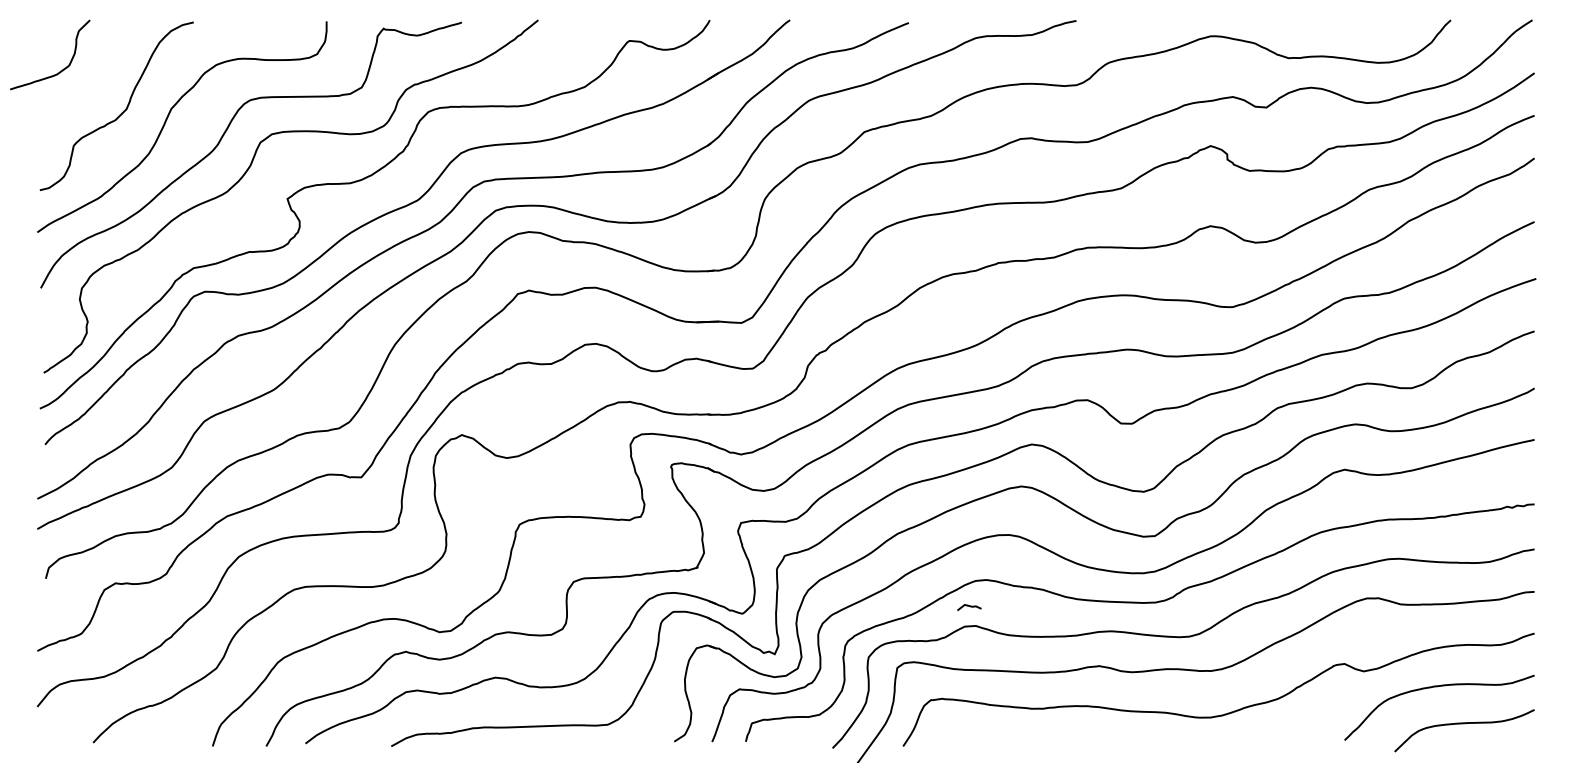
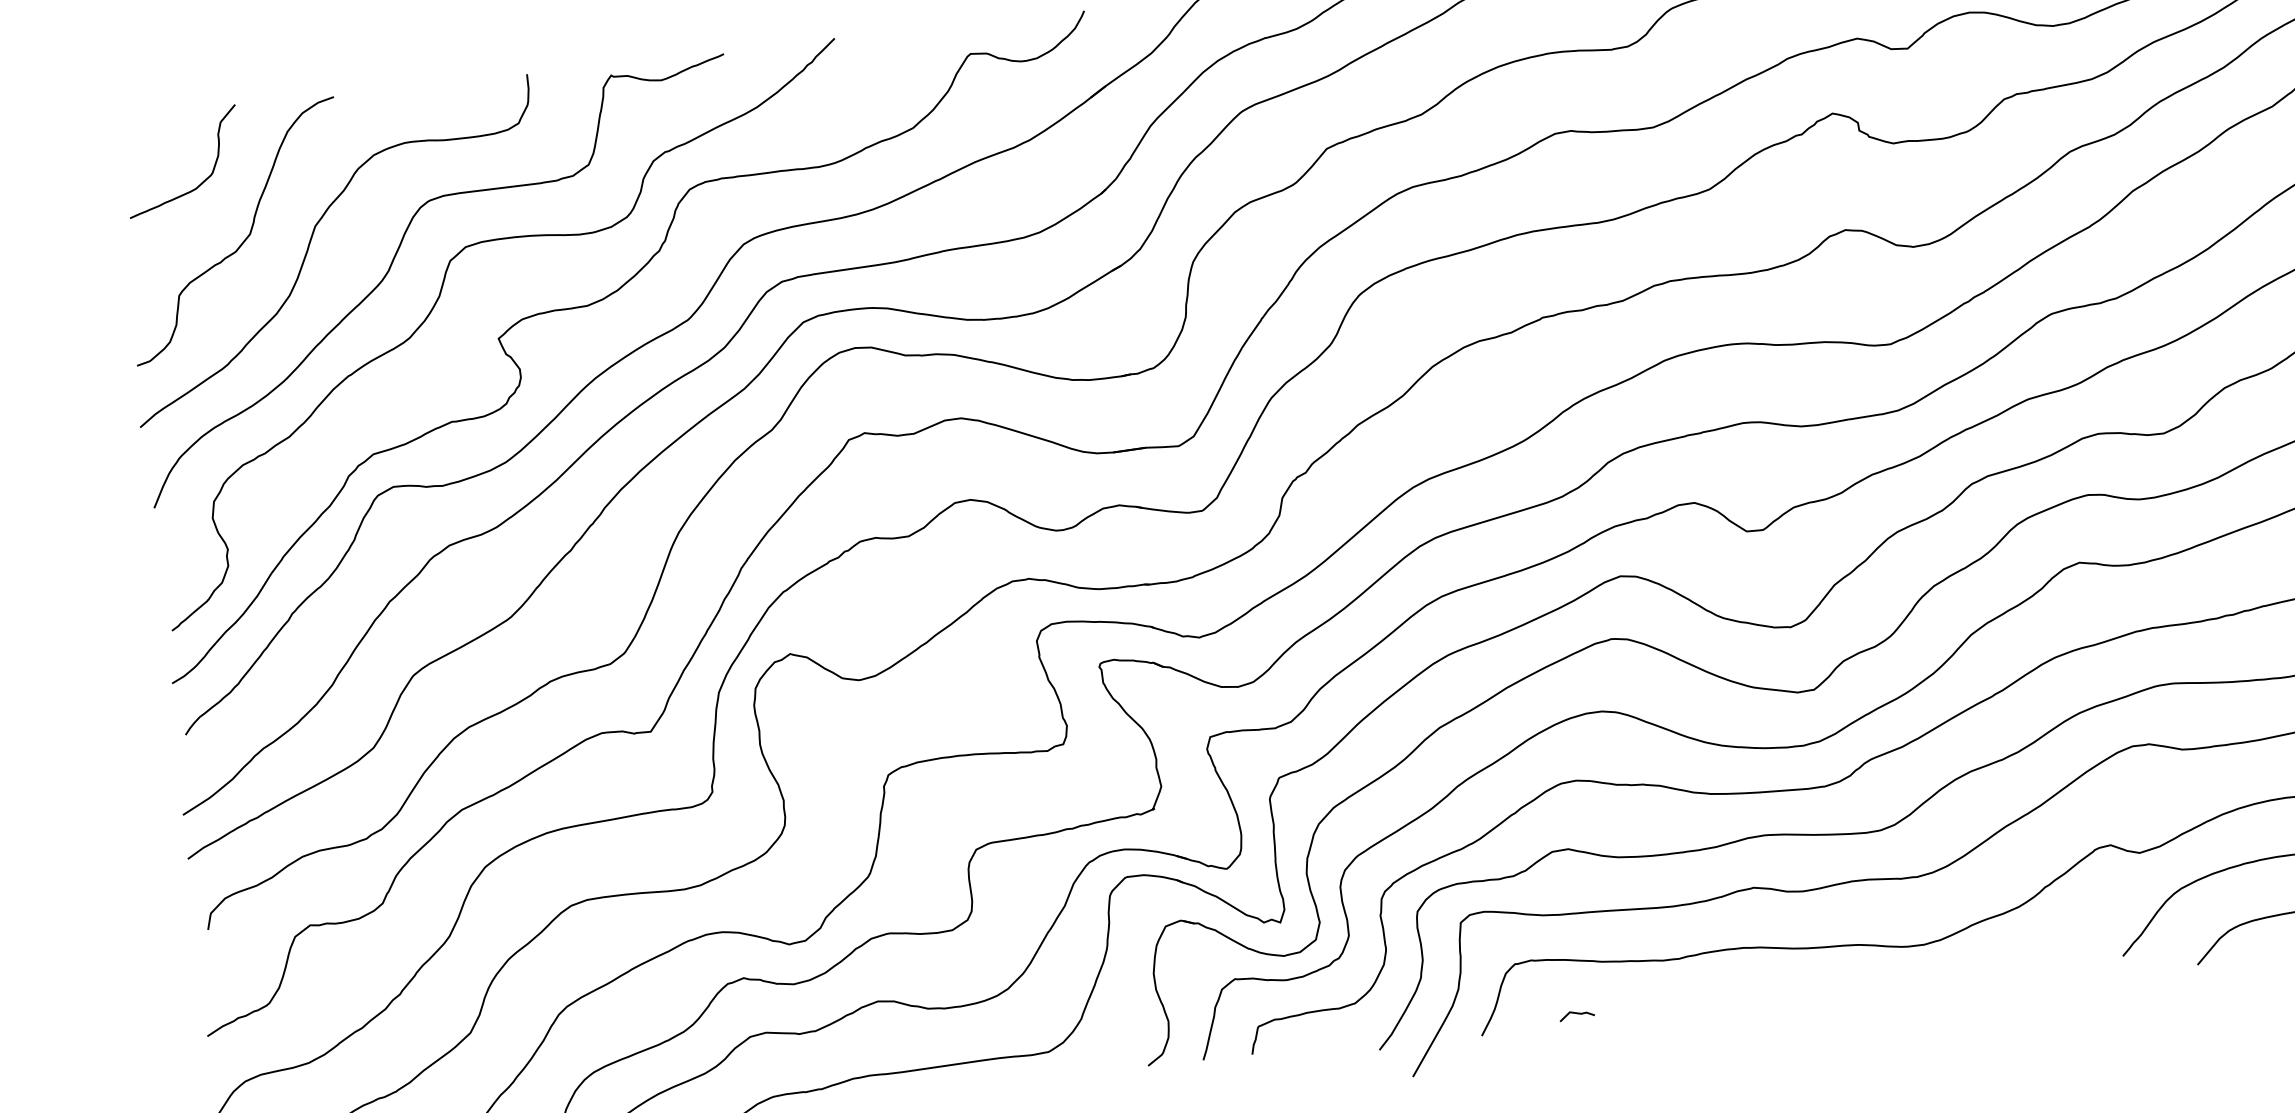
curve: (60, 70) -> (200, 182), moved
line: (969, 606) -> (1577, 1013), moved

